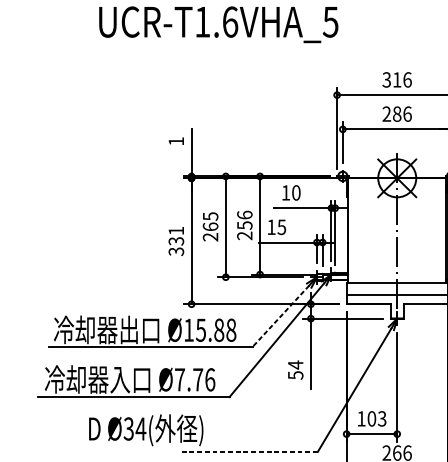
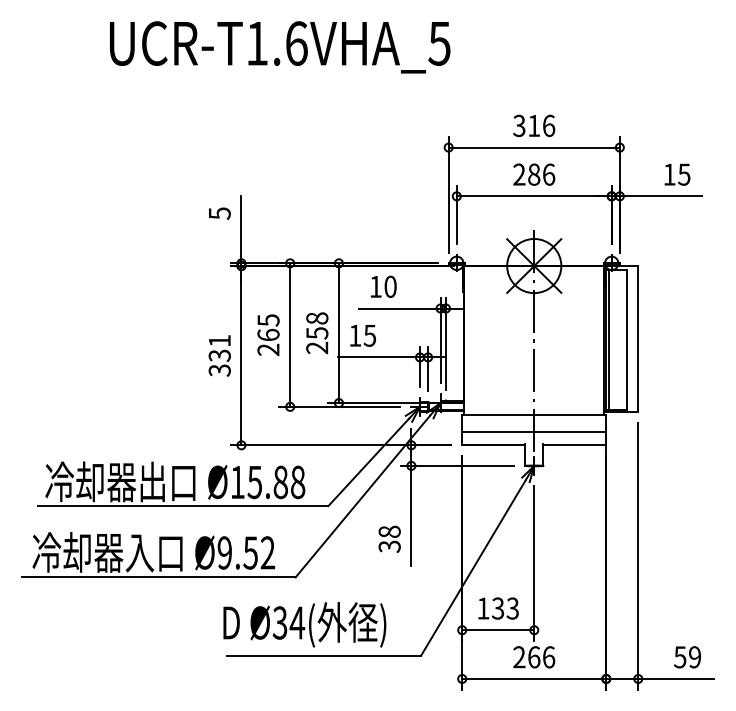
text: (176, 141) -> (219, 213), 1 -> 5
text: (244, 215) -> (317, 318), 256 -> 258
line: (280, 316) -> (368, 462), dashed -> solid
text: (295, 369) -> (389, 538), 54 -> 38
text: (195, 379) -> (246, 552), Ø7.76 -> Ø9.52
text: (371, 418) -> (497, 608), 103 -> 133
text: (145, 430) -> (304, 624), moved
line: (249, 451) -> (323, 655), dashed -> solid

